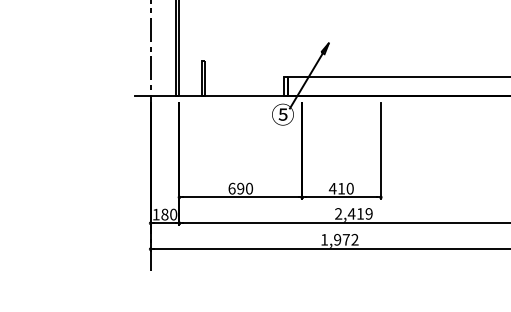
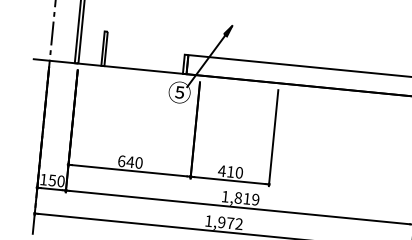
text: (240, 188) -> (130, 161), 690 -> 640
text: (345, 213) -> (232, 197), 2,419 -> 1,819
text: (164, 214) -> (52, 180), 180 -> 150

